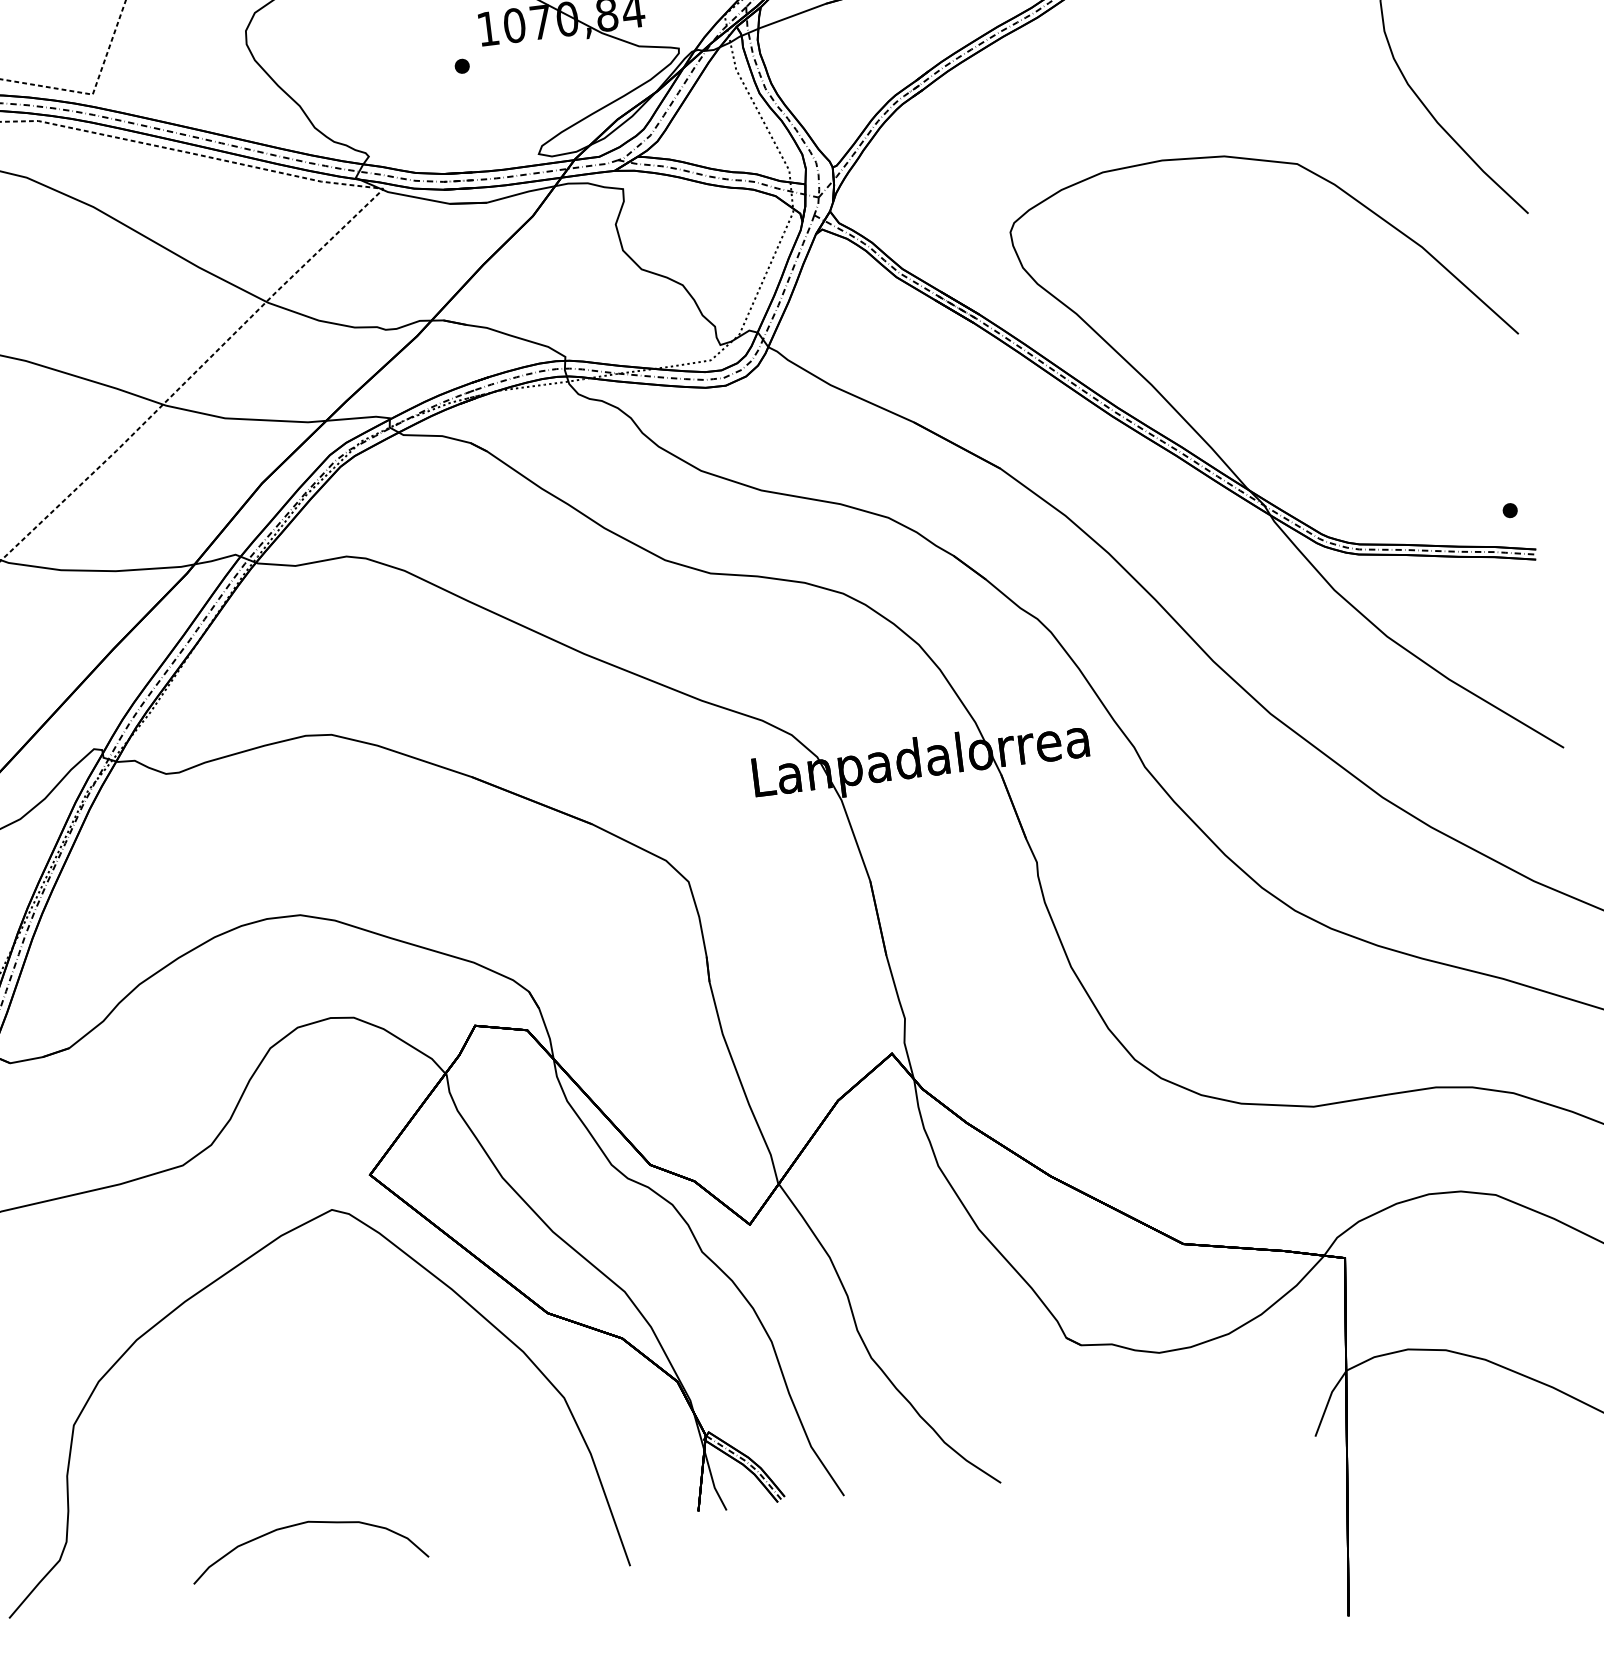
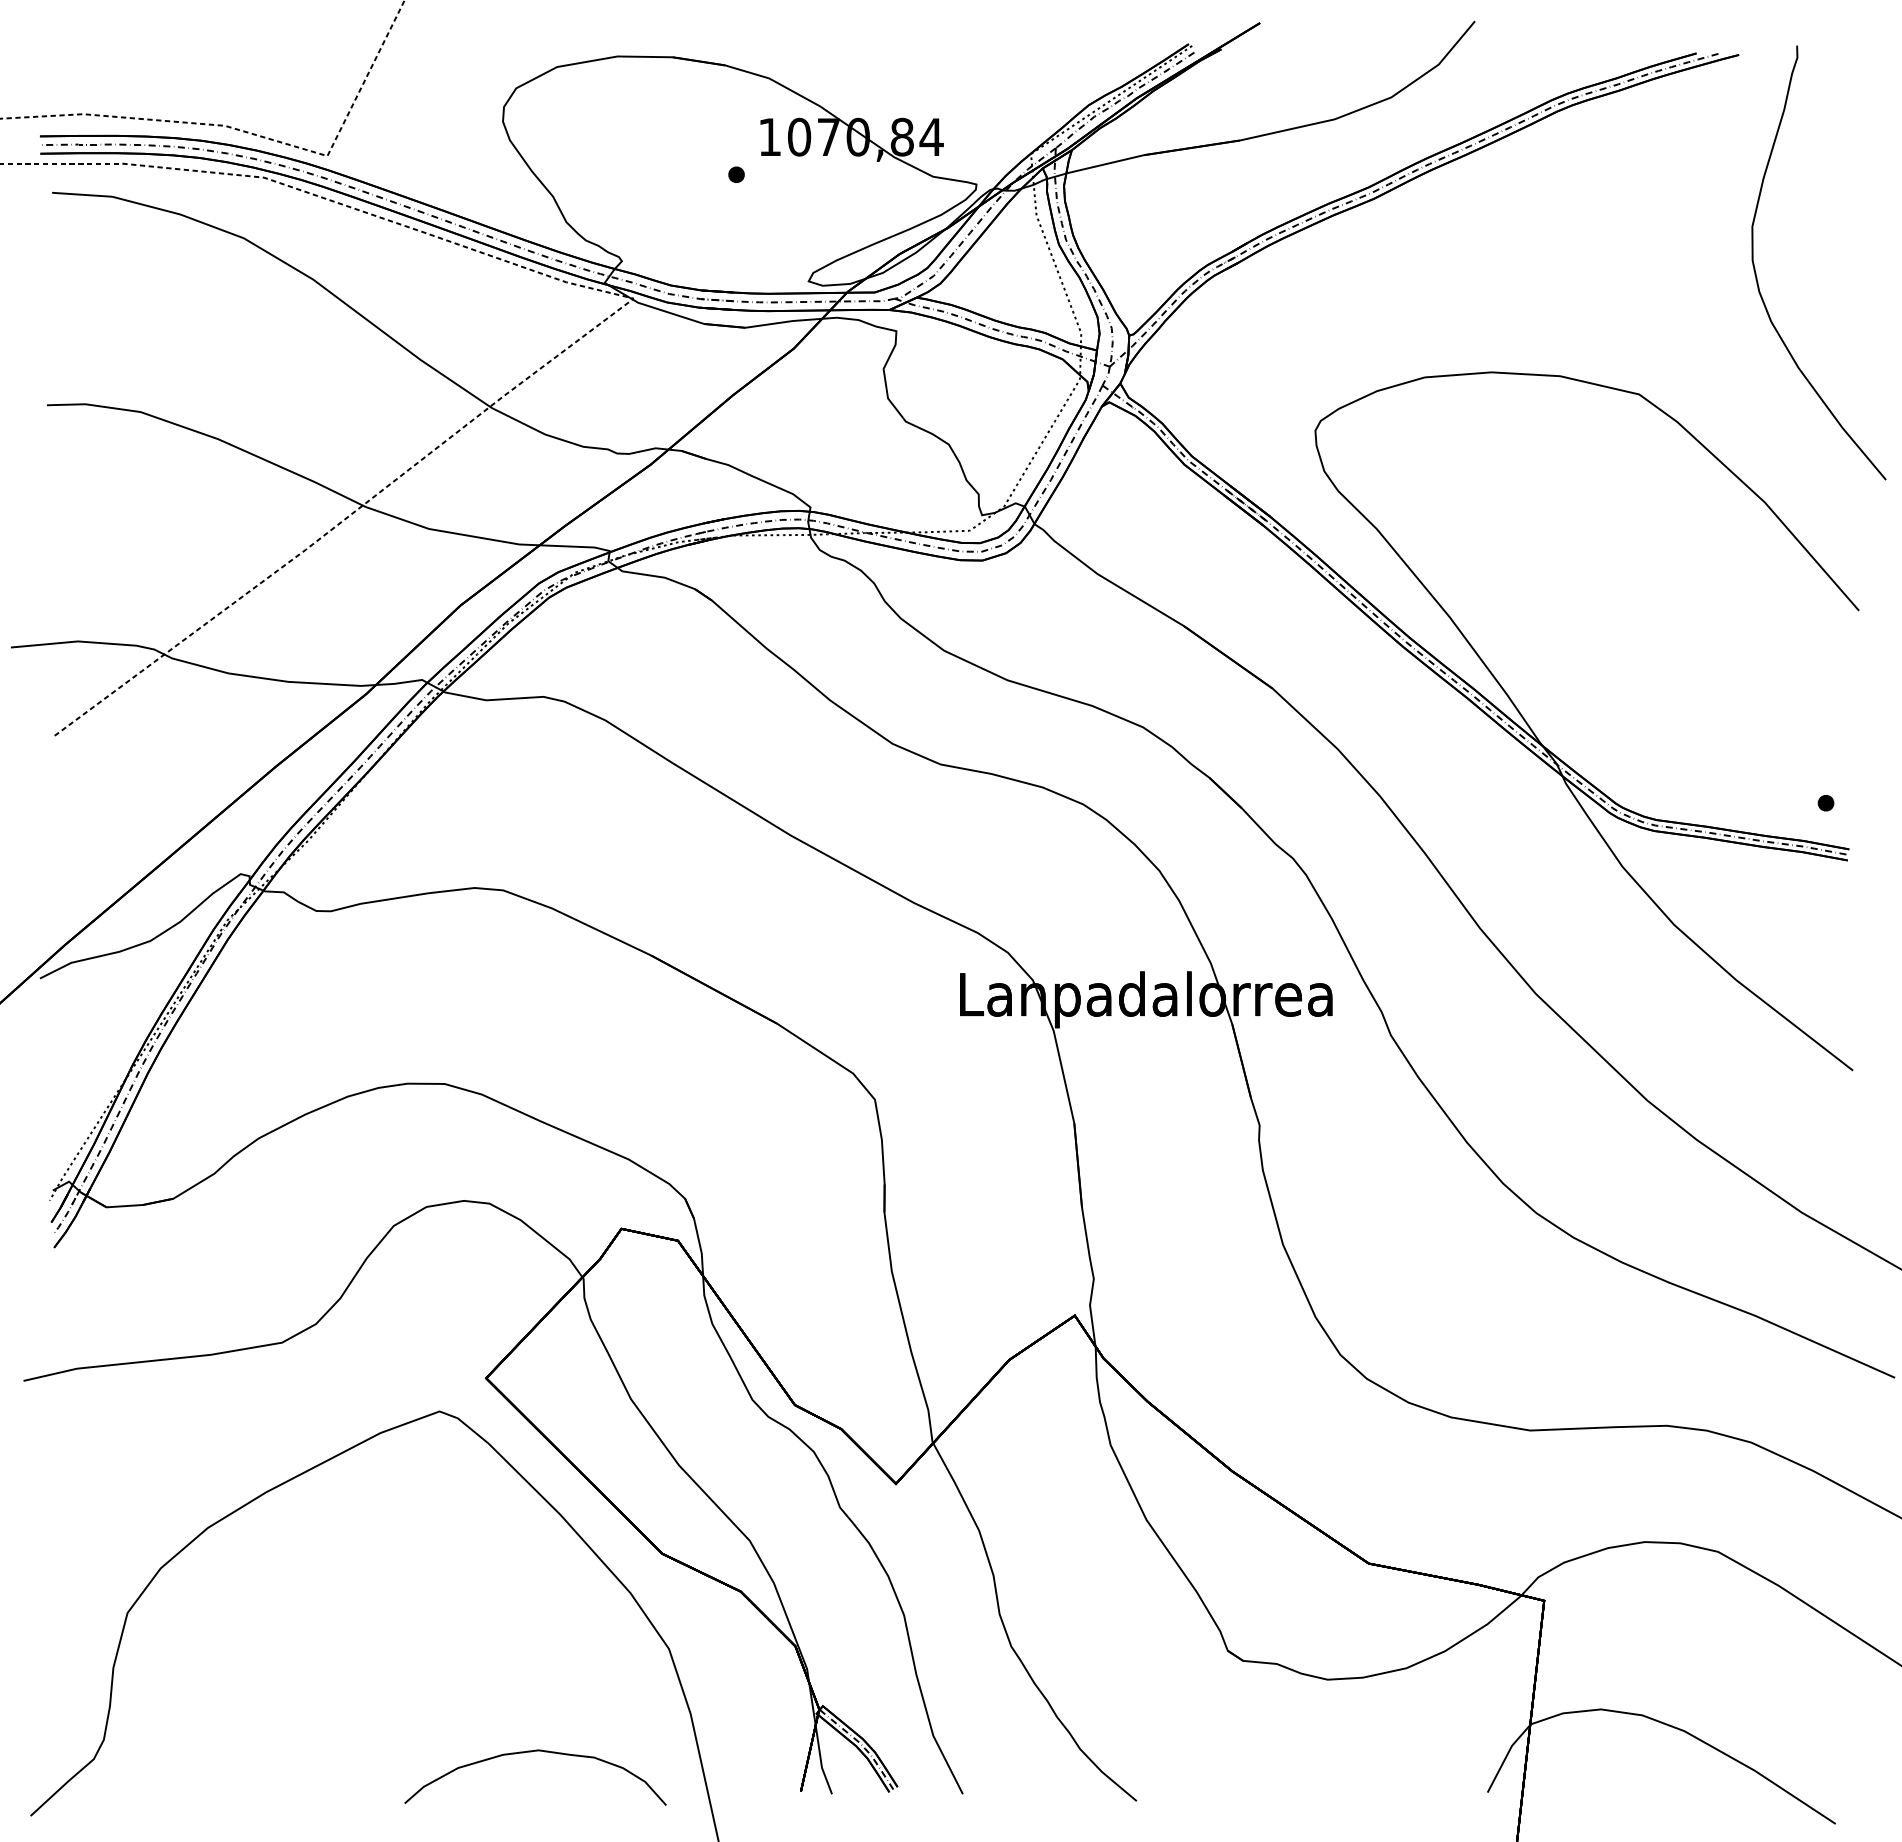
curve: (302, 1524) -> (531, 1752), moved

